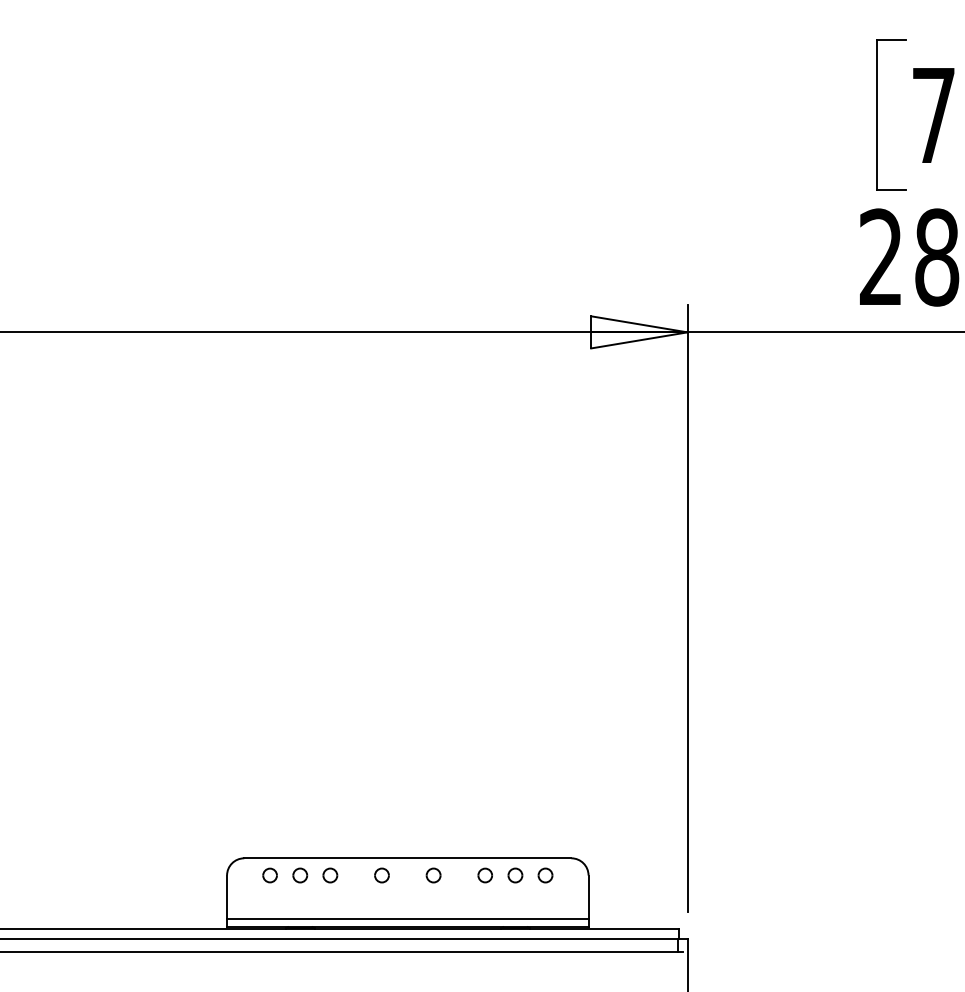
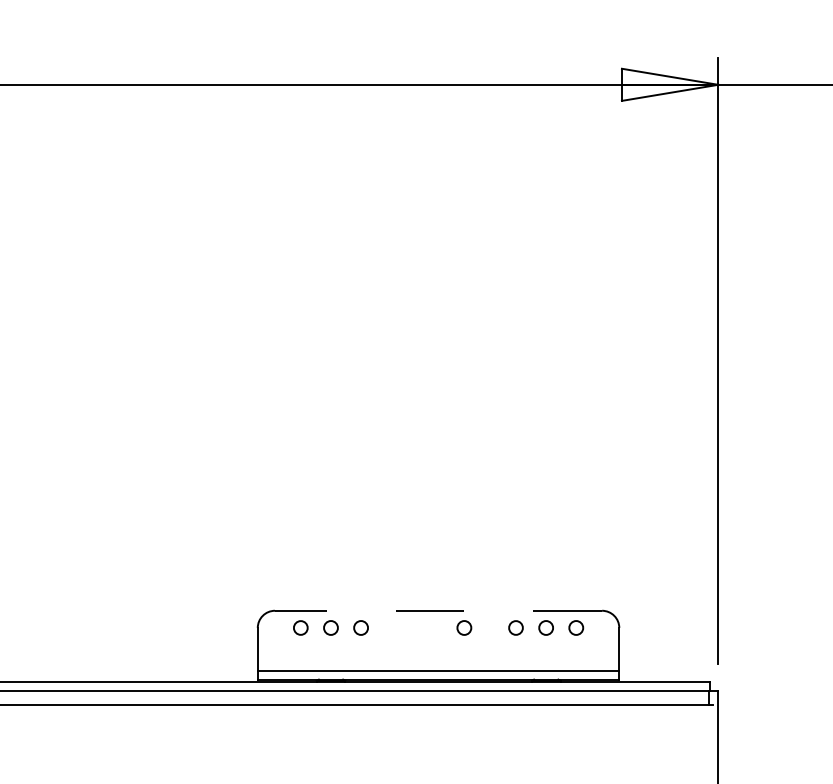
line: (407, 858) -> (438, 610), solid -> dashed
part: (381, 875) -> (412, 627), removed

